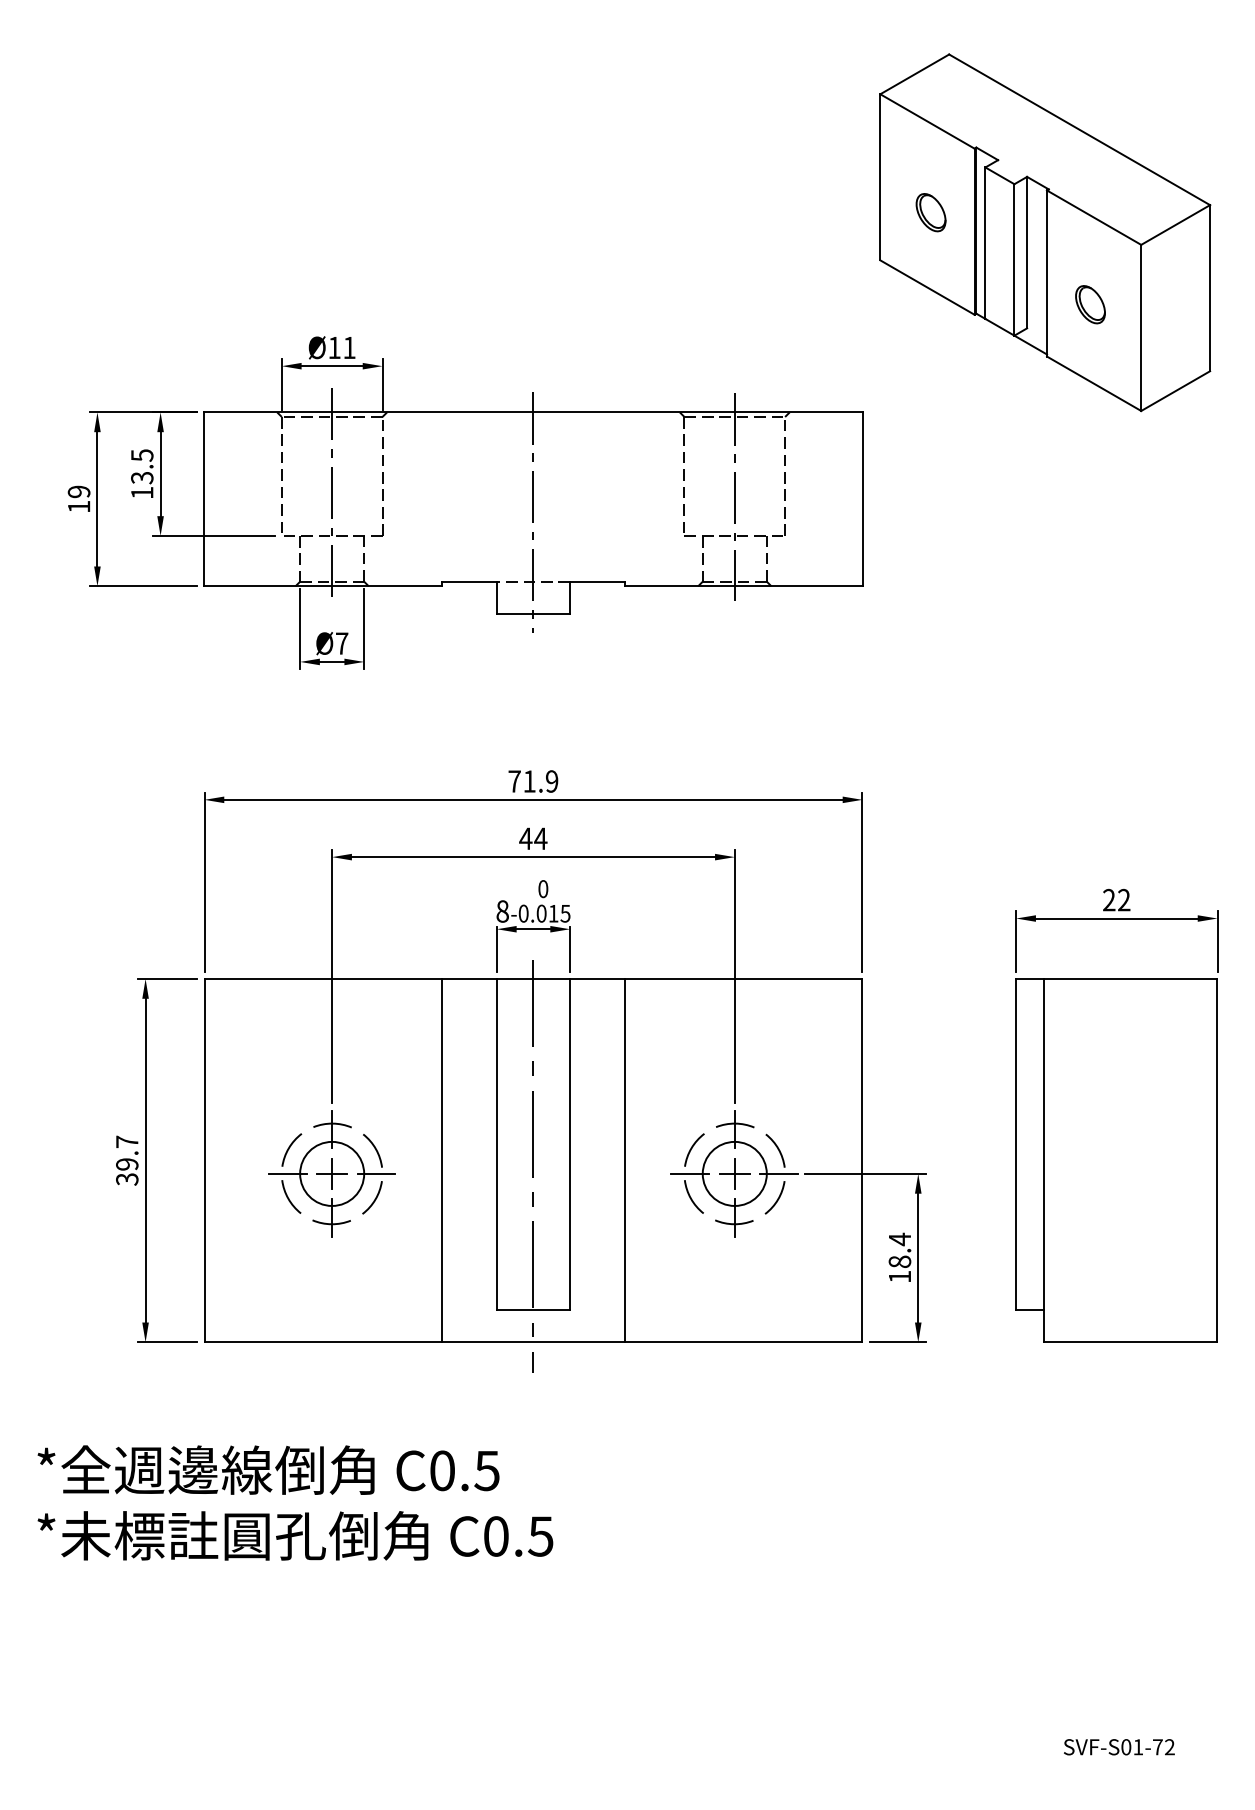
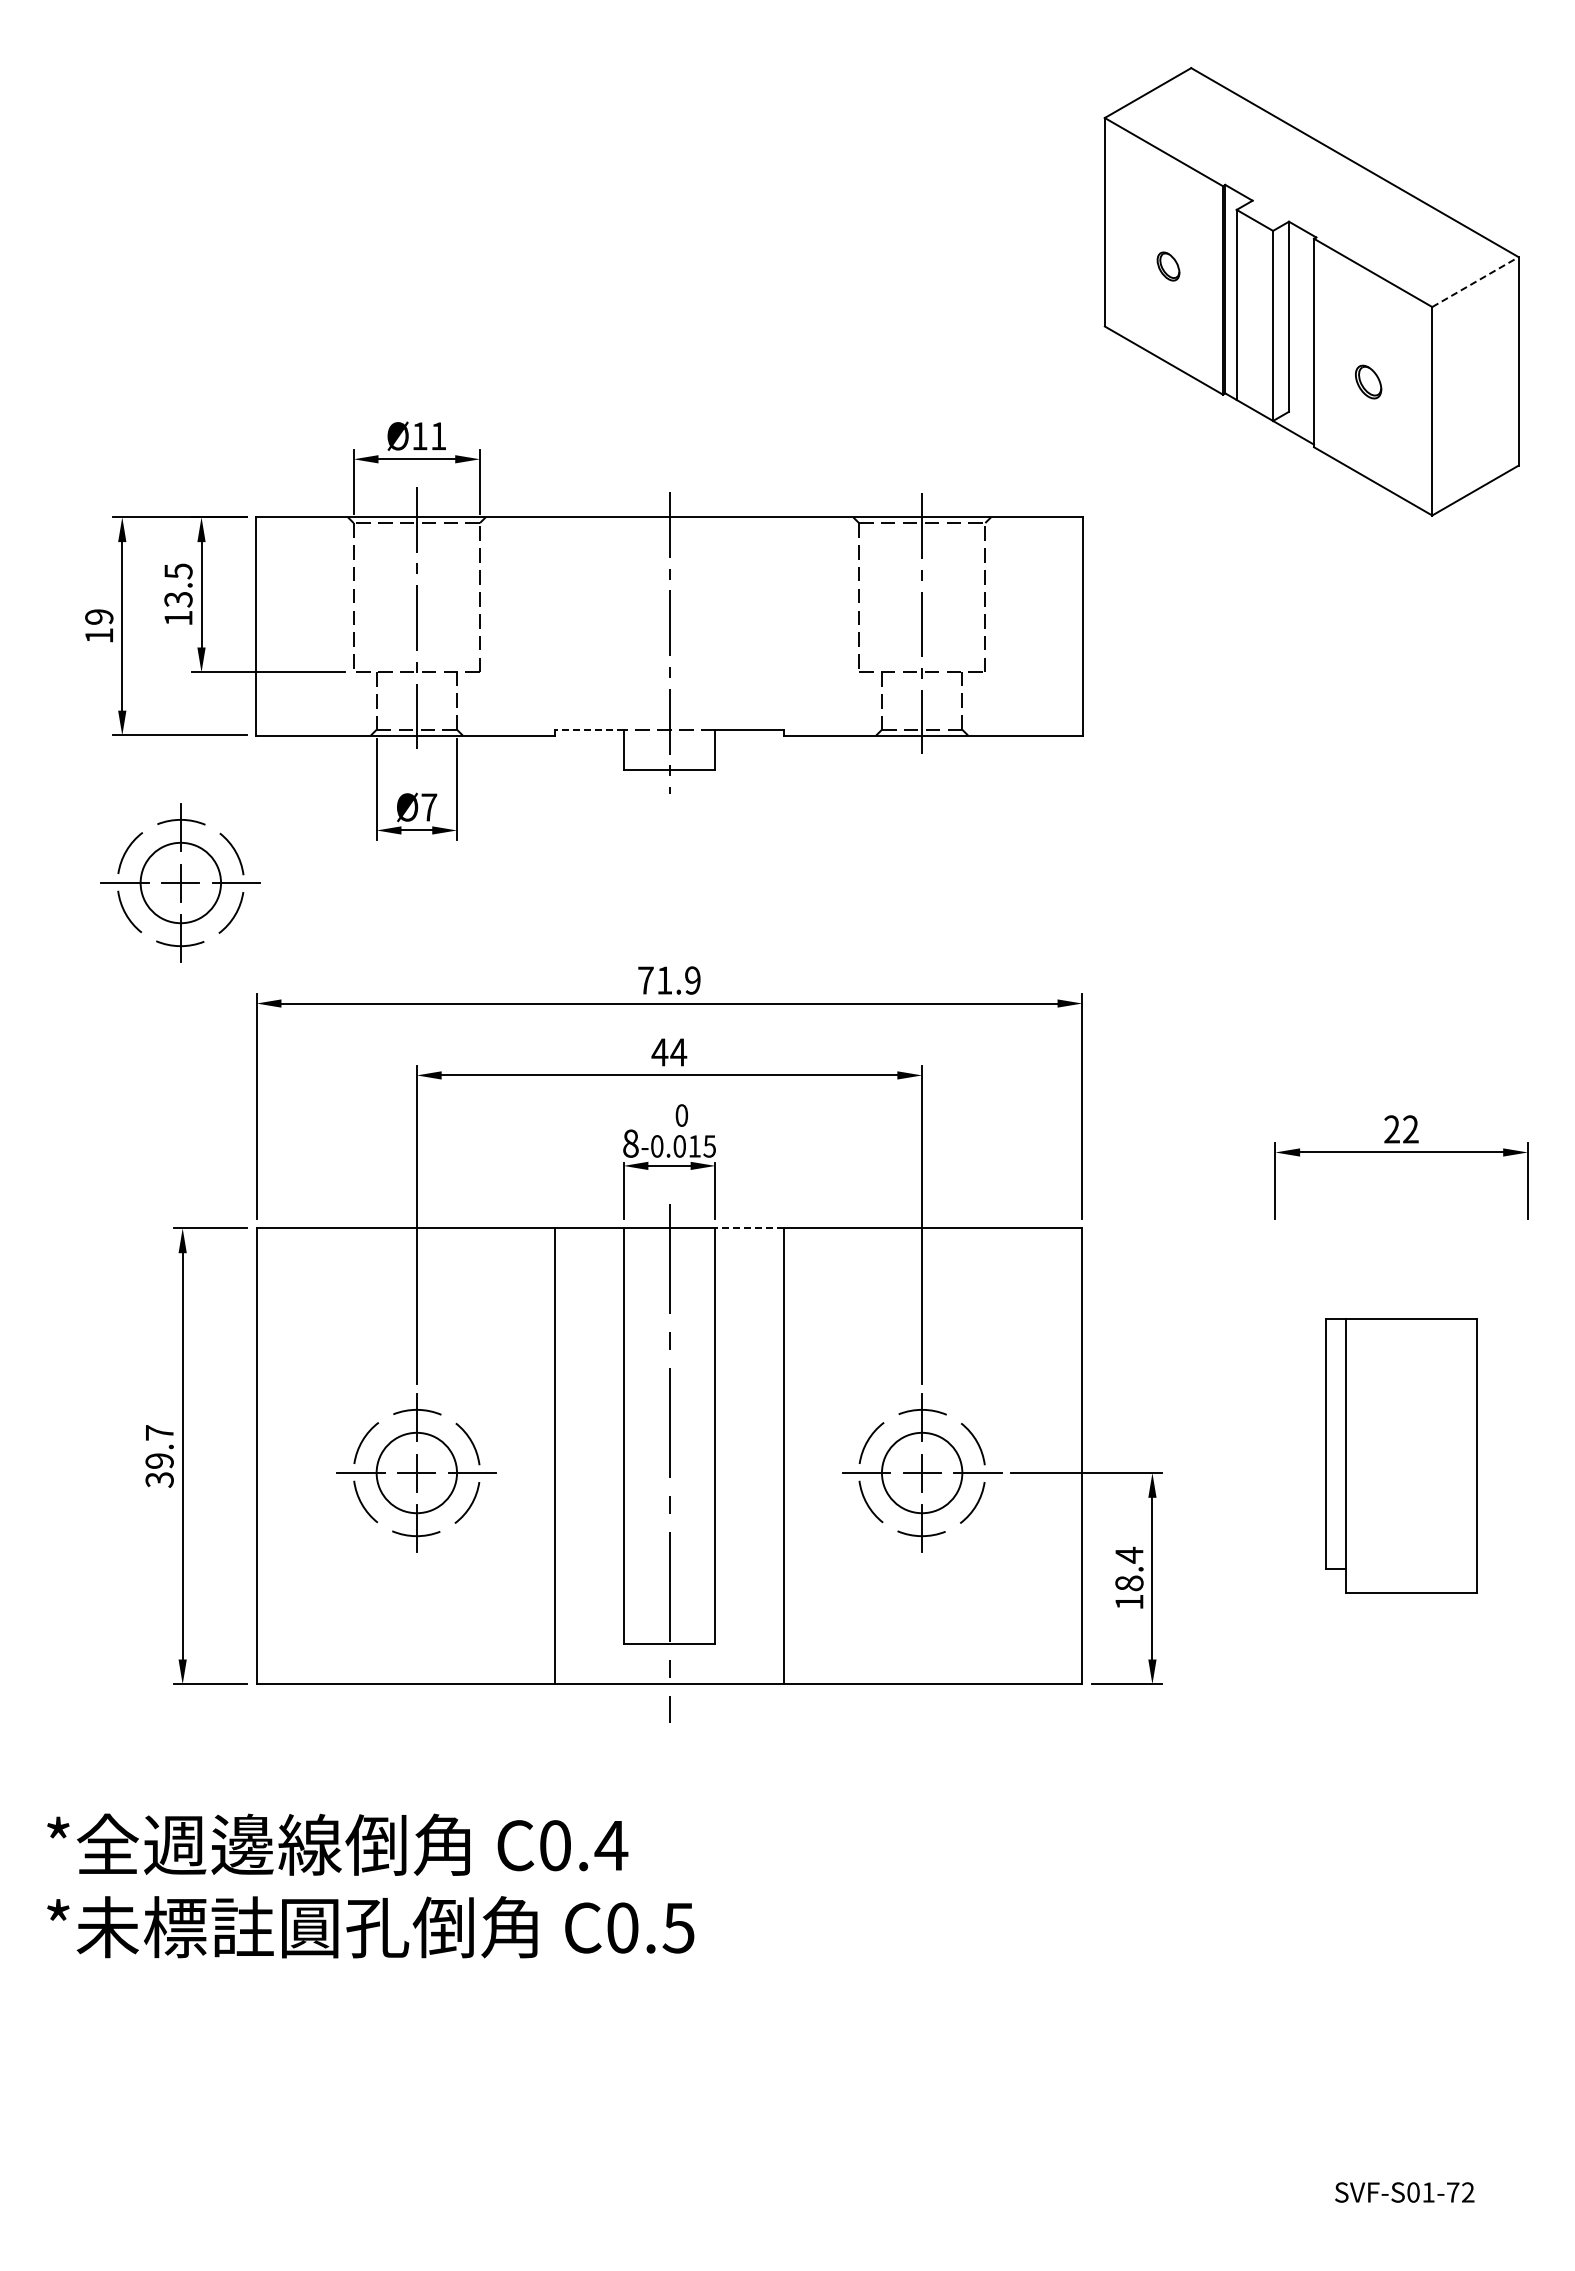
part: (931, 212) -> (1168, 266), size x0.6
line: (1175, 225) -> (1475, 282), solid -> dashed
part: (1090, 304) -> (1368, 381), size x0.7
line: (468, 581) -> (588, 729), solid -> dashed
part: (143, 703) -> (180, 882), added
line: (597, 979) -> (749, 1228), solid -> dashed
part: (1116, 1159) -> (1401, 1455), size x0.6
text: (487, 1471) -> (611, 1846), C0.5 -> C0.4

